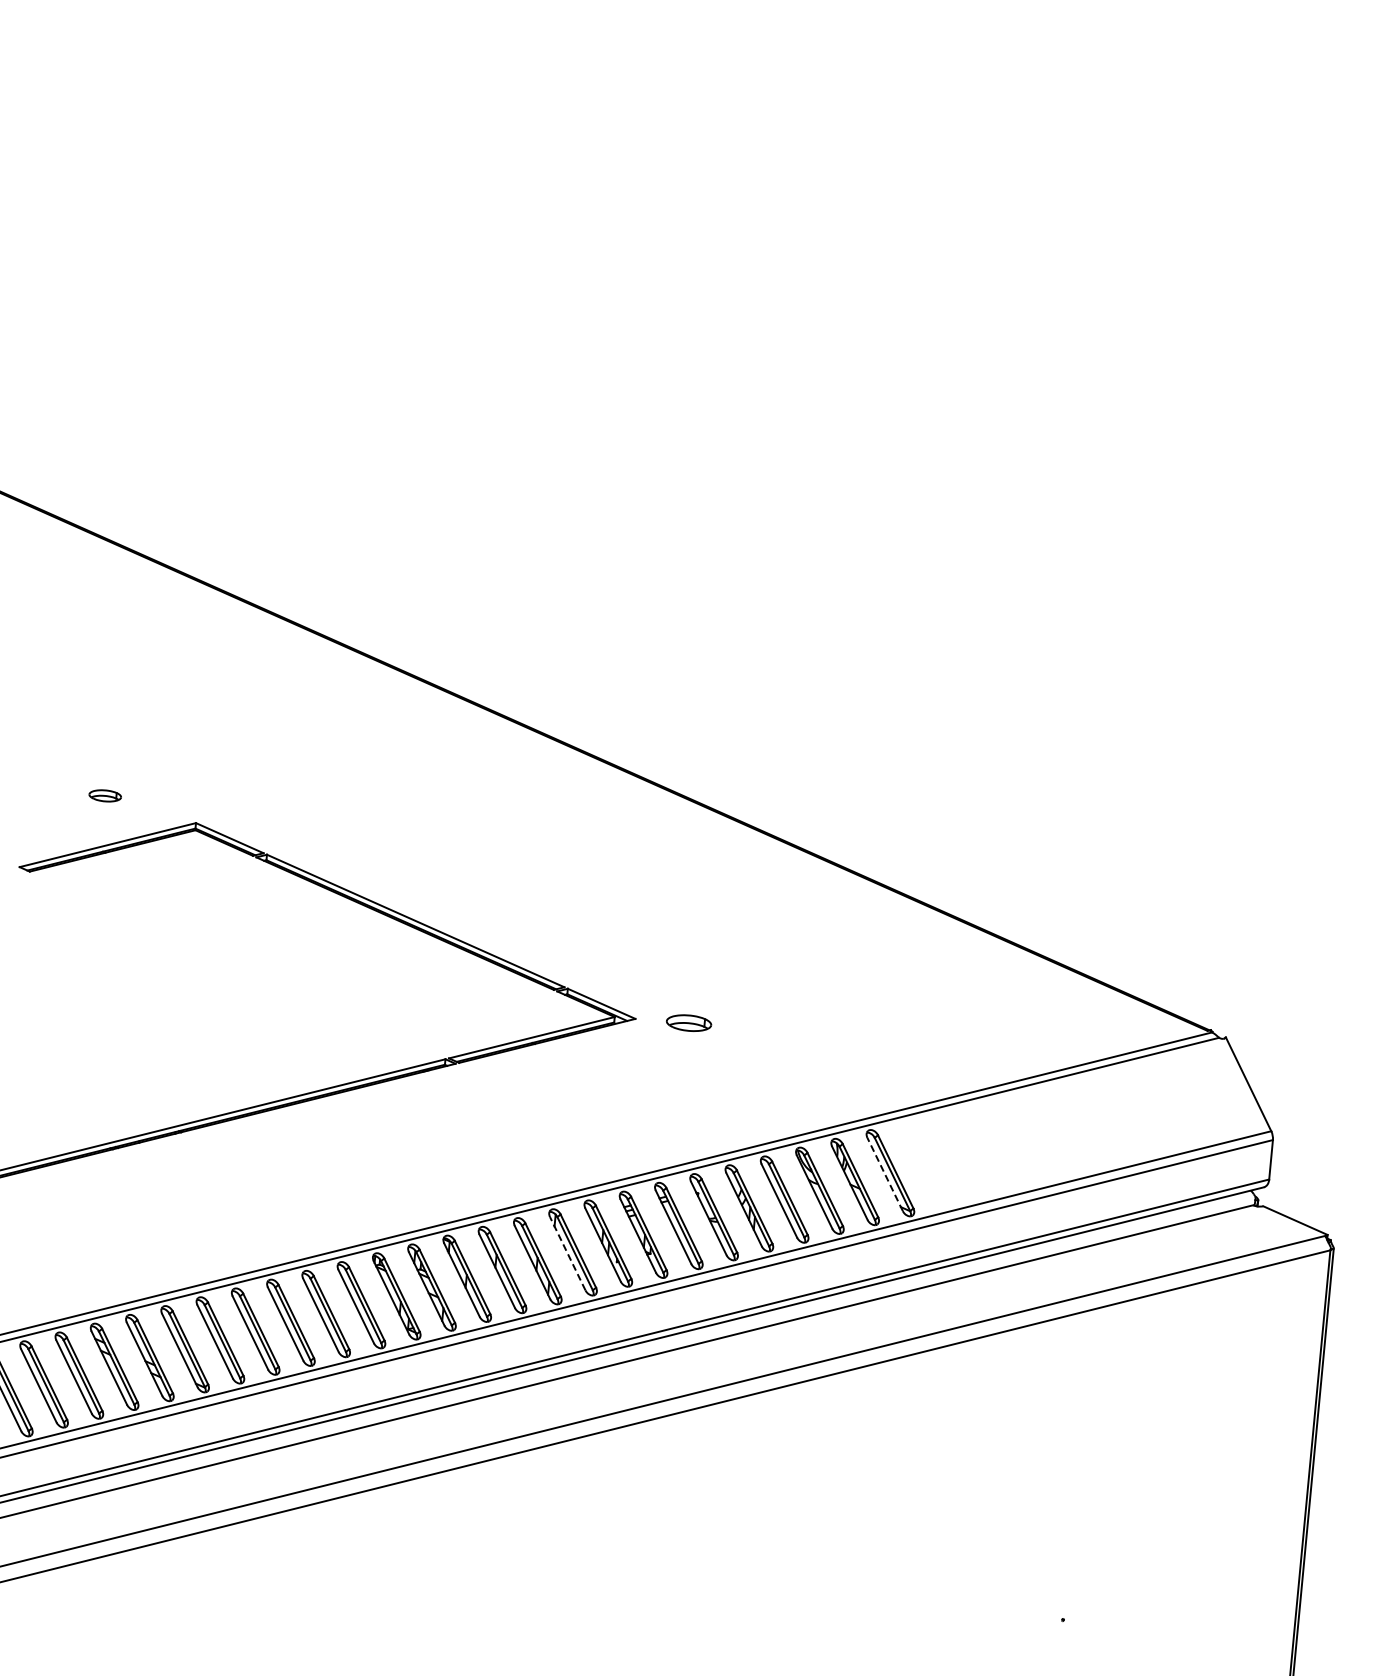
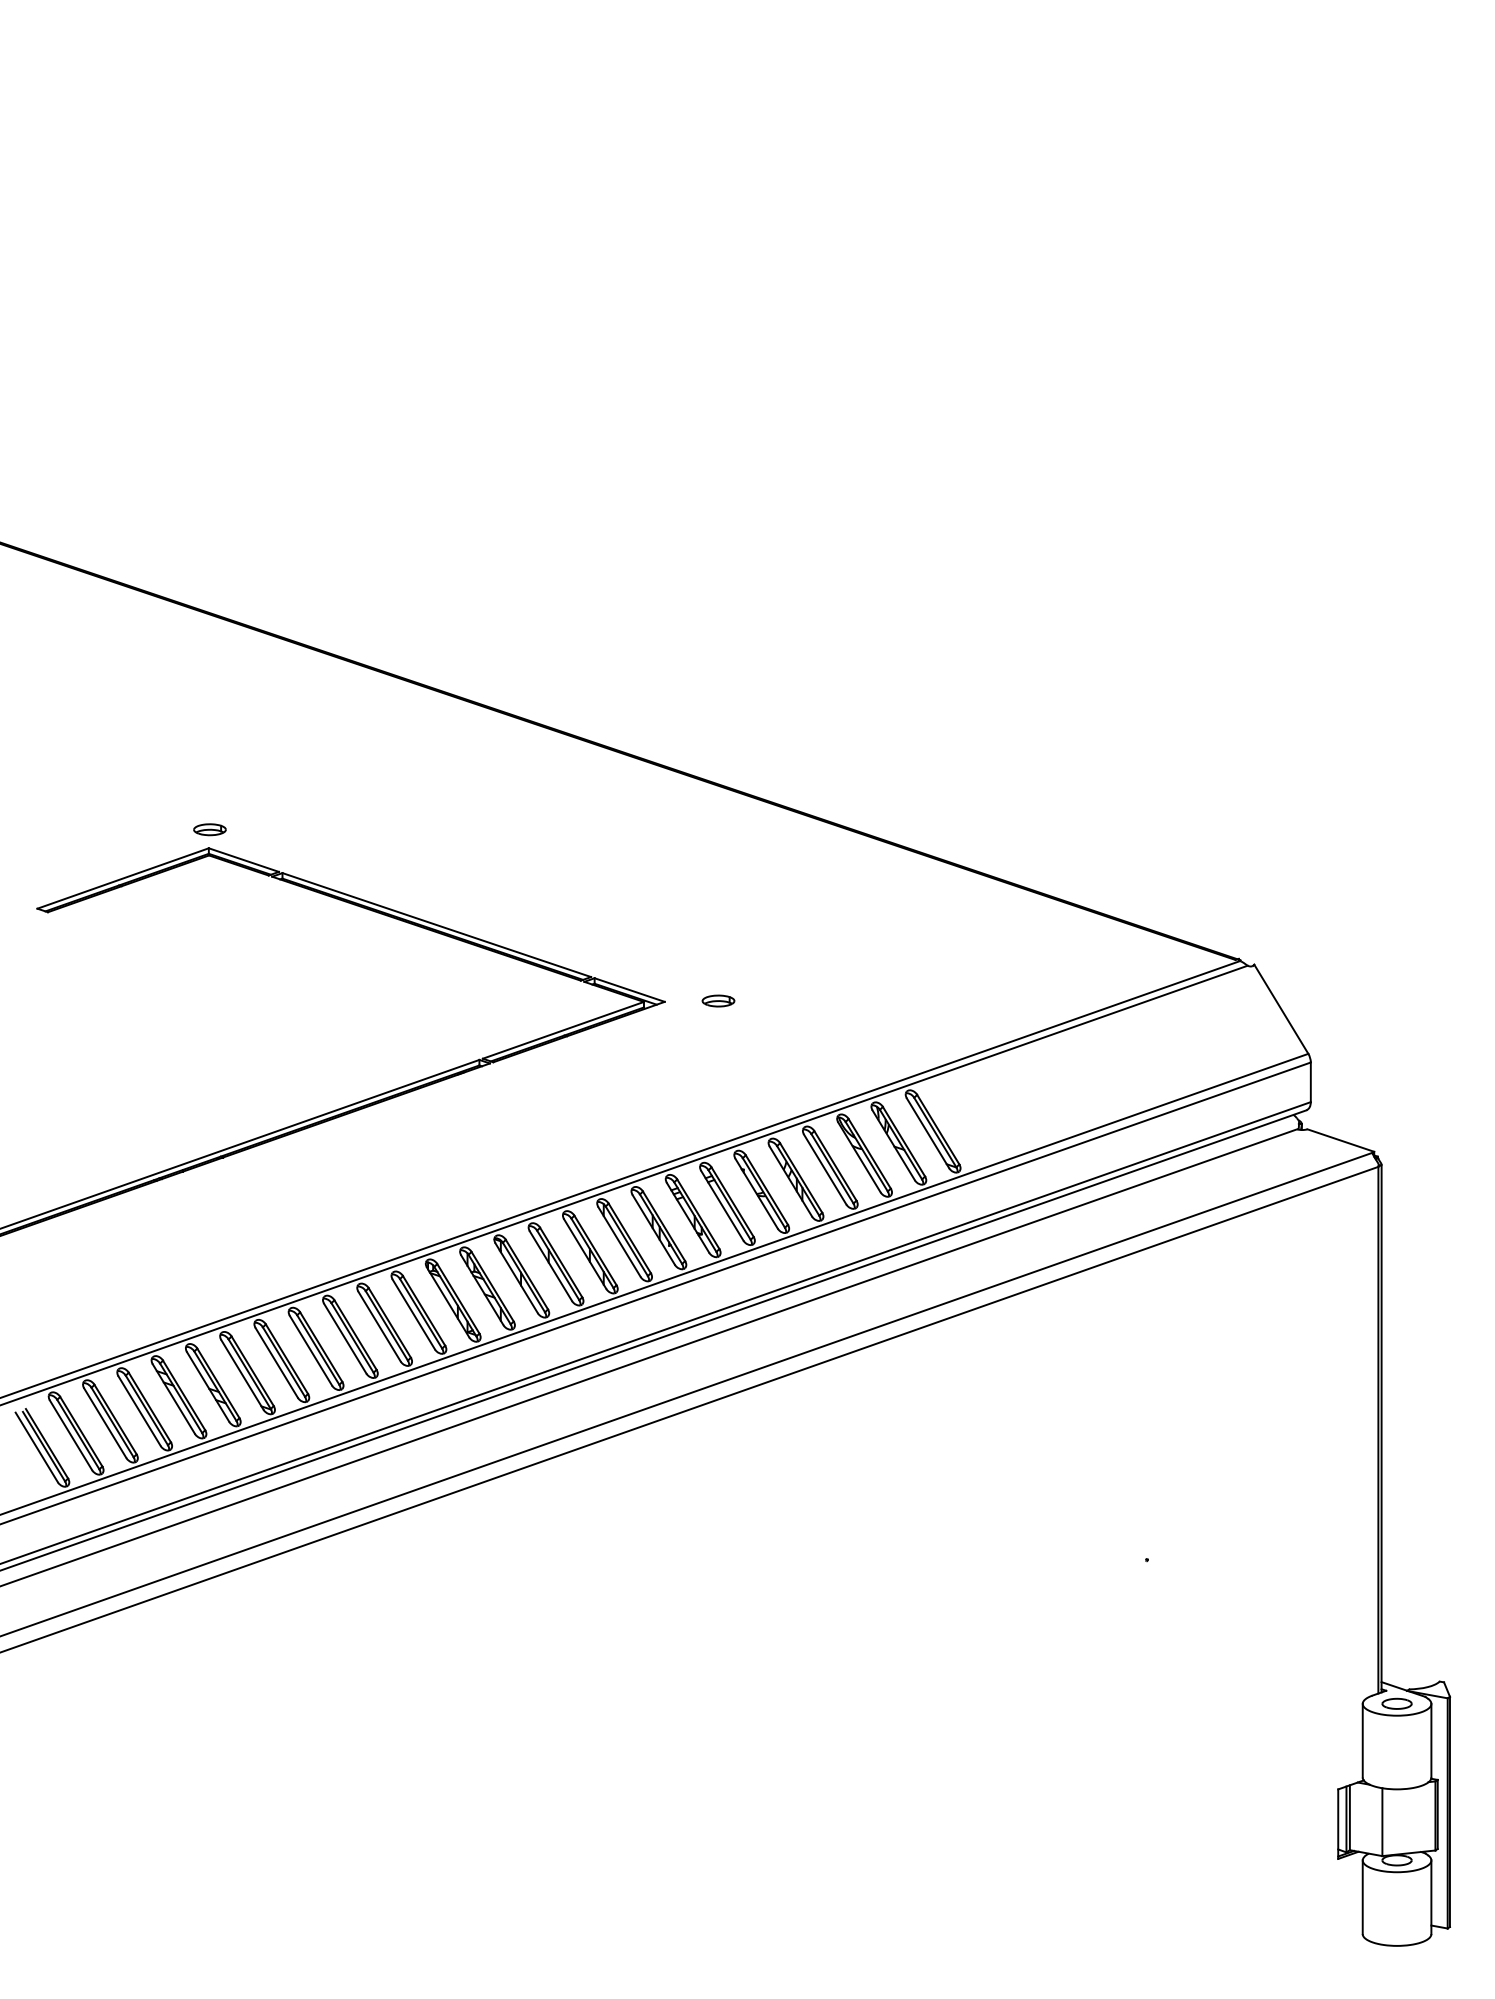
part: (104, 795) -> (209, 829), moved
part: (689, 1022) -> (718, 1000), size x0.71
line: (885, 1174) -> (928, 1133), dashed -> solid
line: (567, 1254) -> (619, 1242), dashed -> solid

